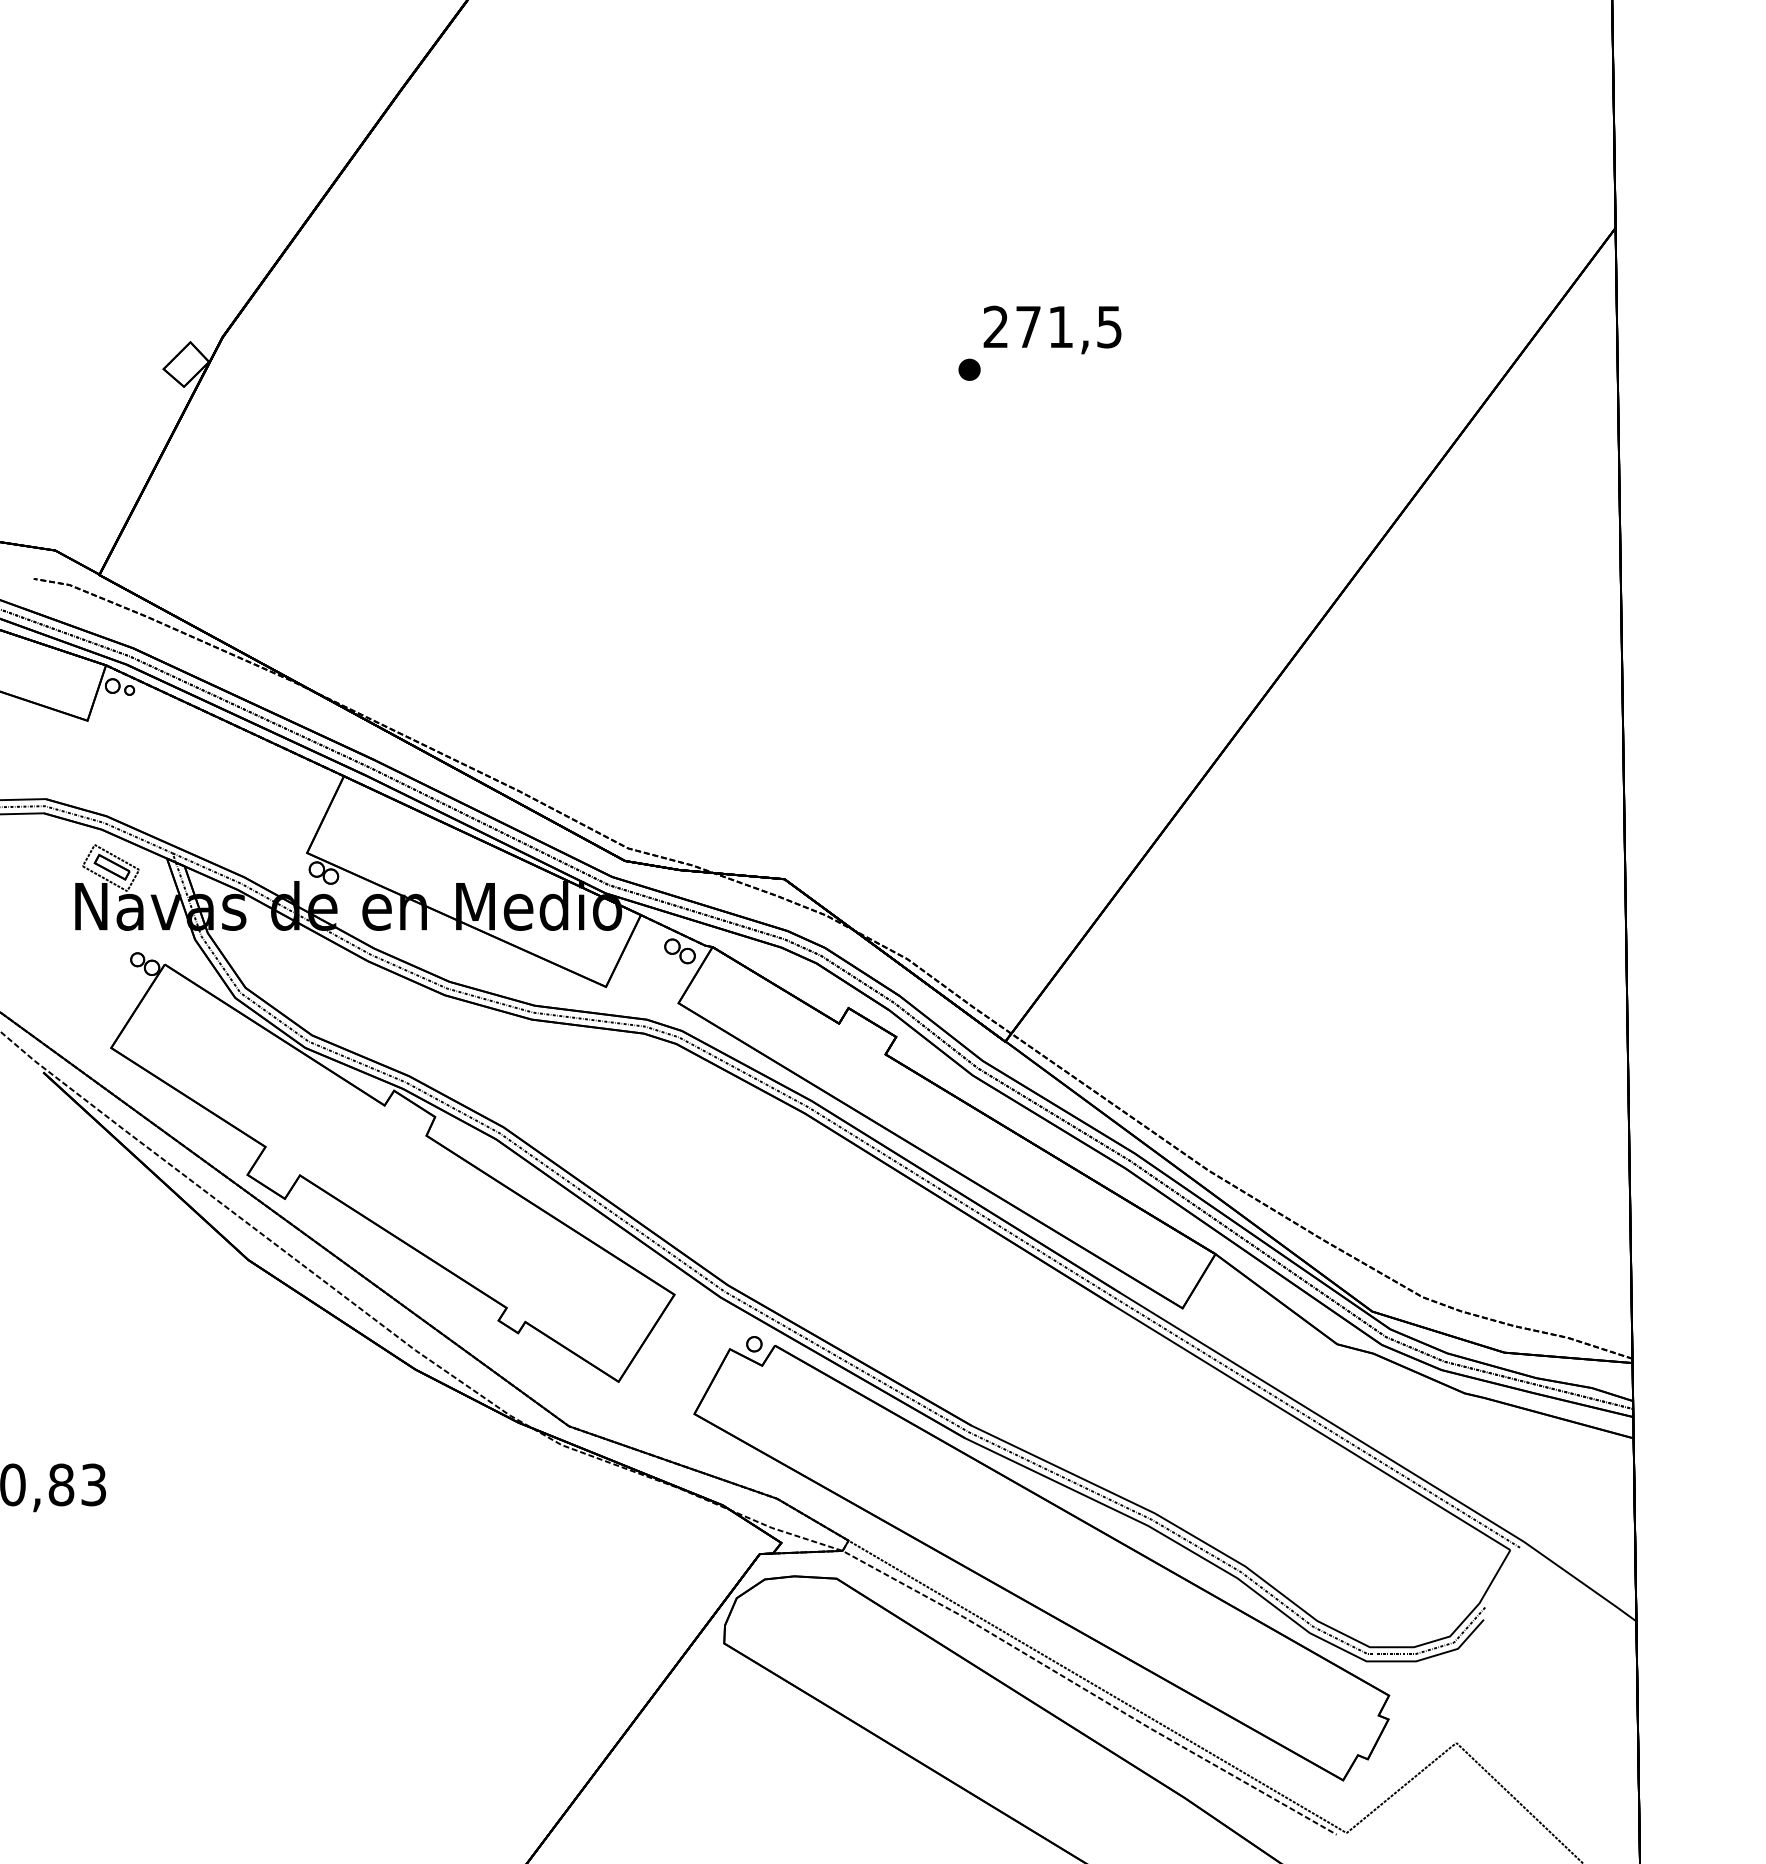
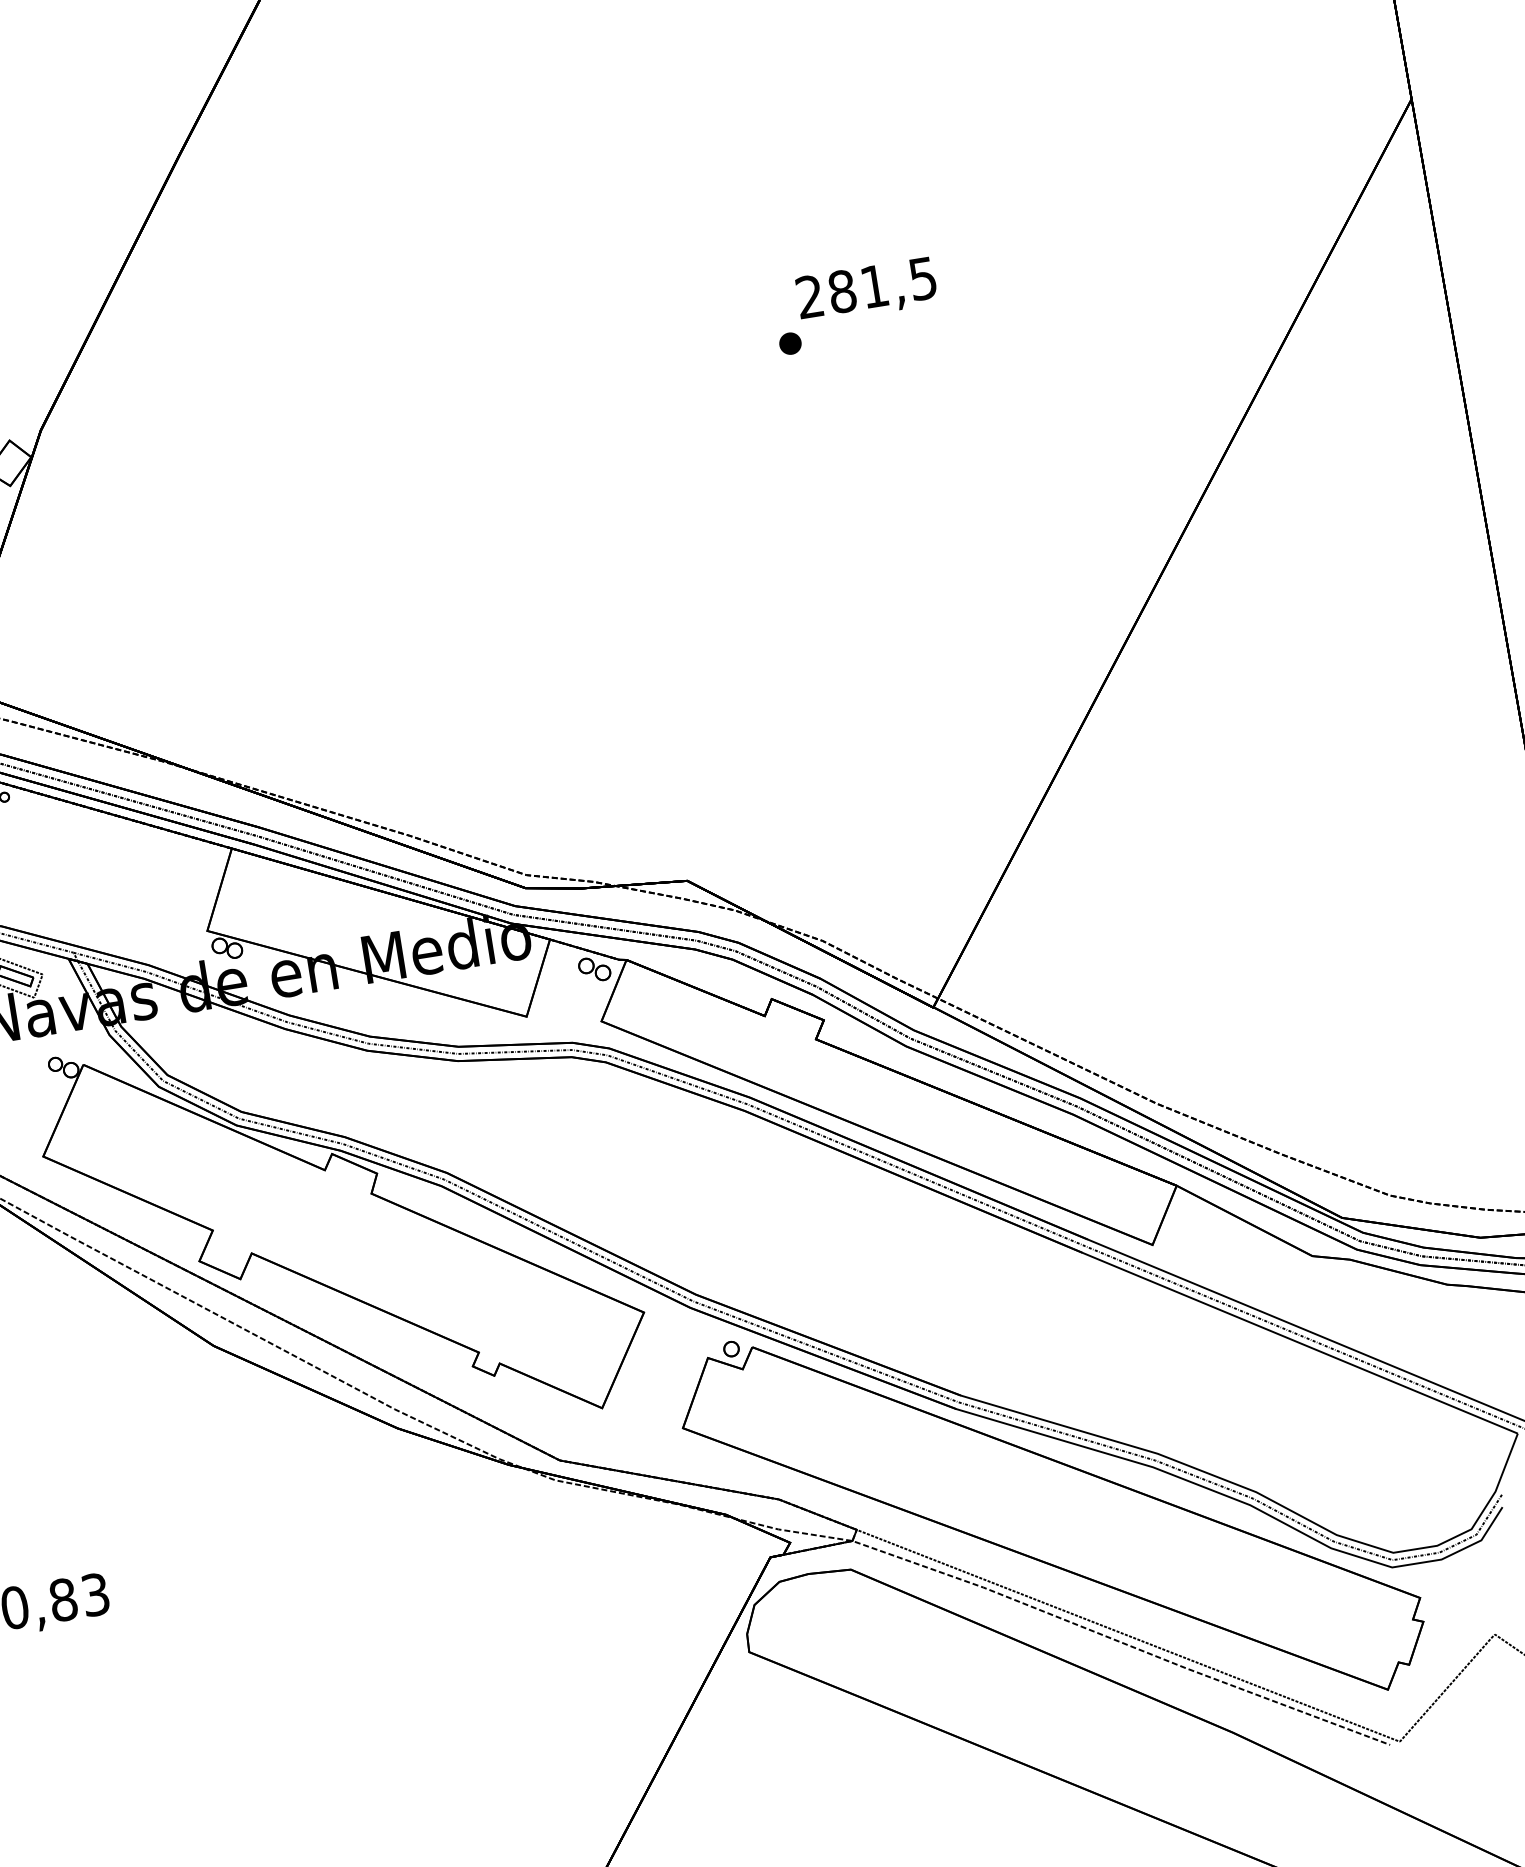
text: (1028, 326) -> (842, 291), 271,5 -> 281,5

